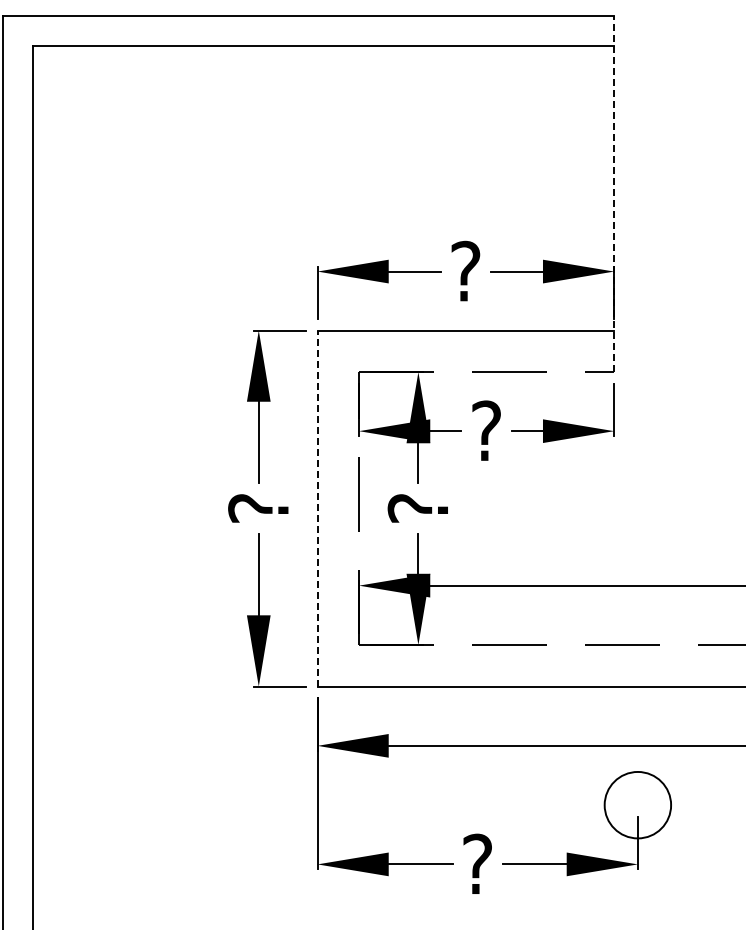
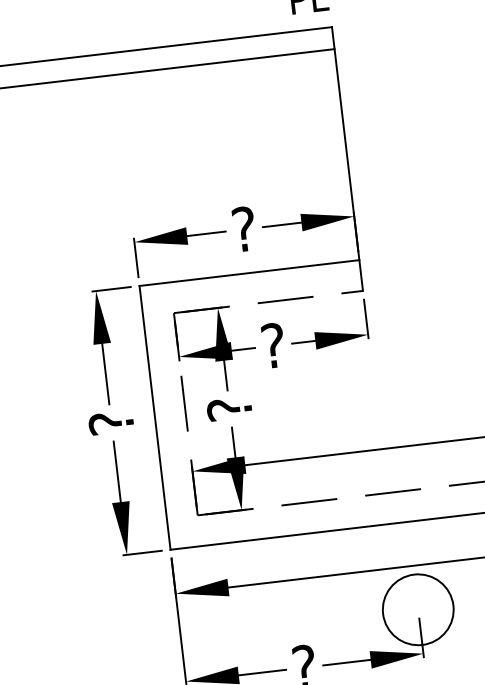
line: (614, 194) -> (347, 159), dashed -> solid
line: (317, 508) -> (155, 417), dashed -> solid
circle: (637, 804) -> (417, 609), size x1.43

